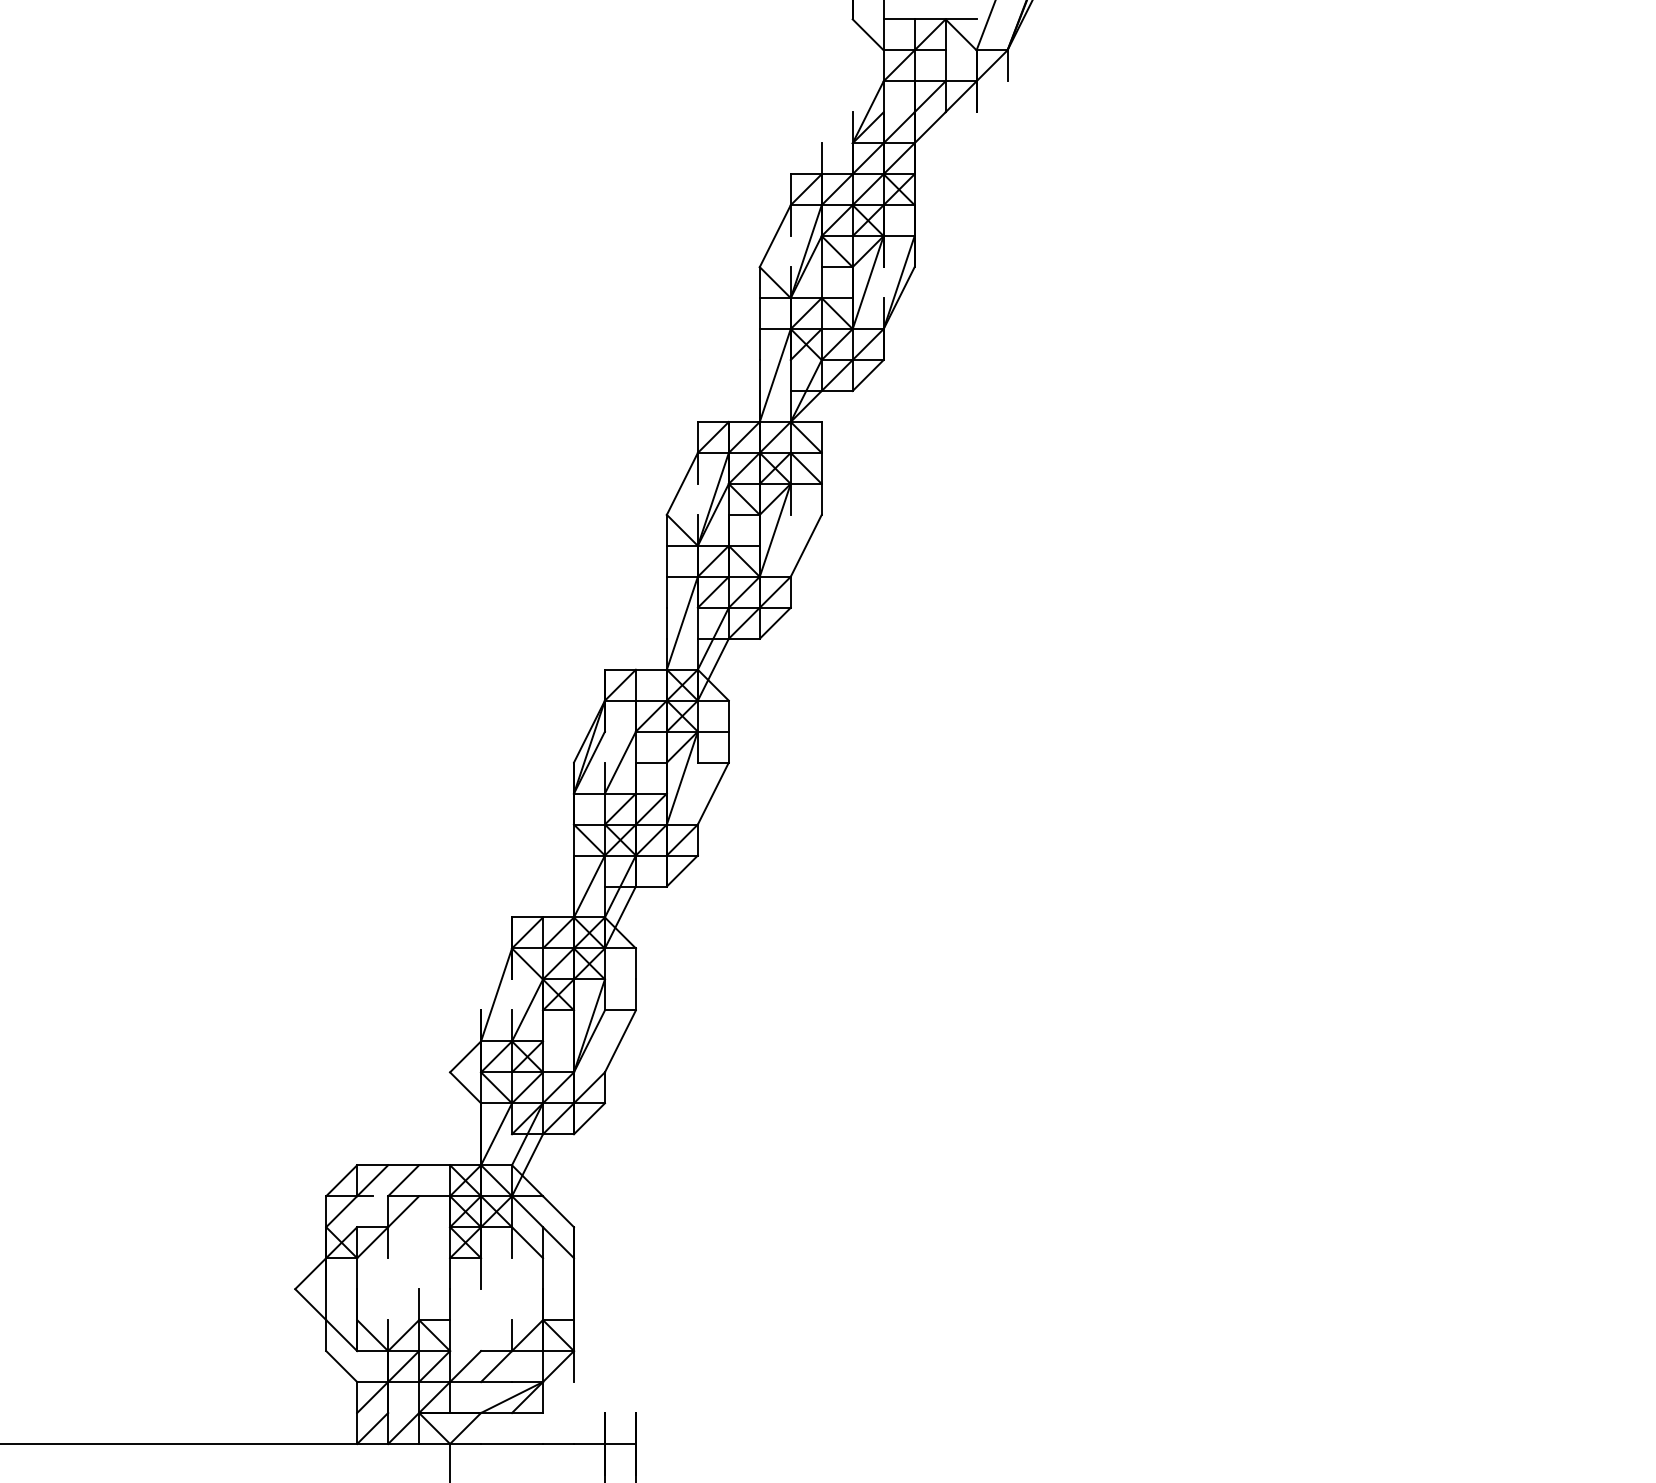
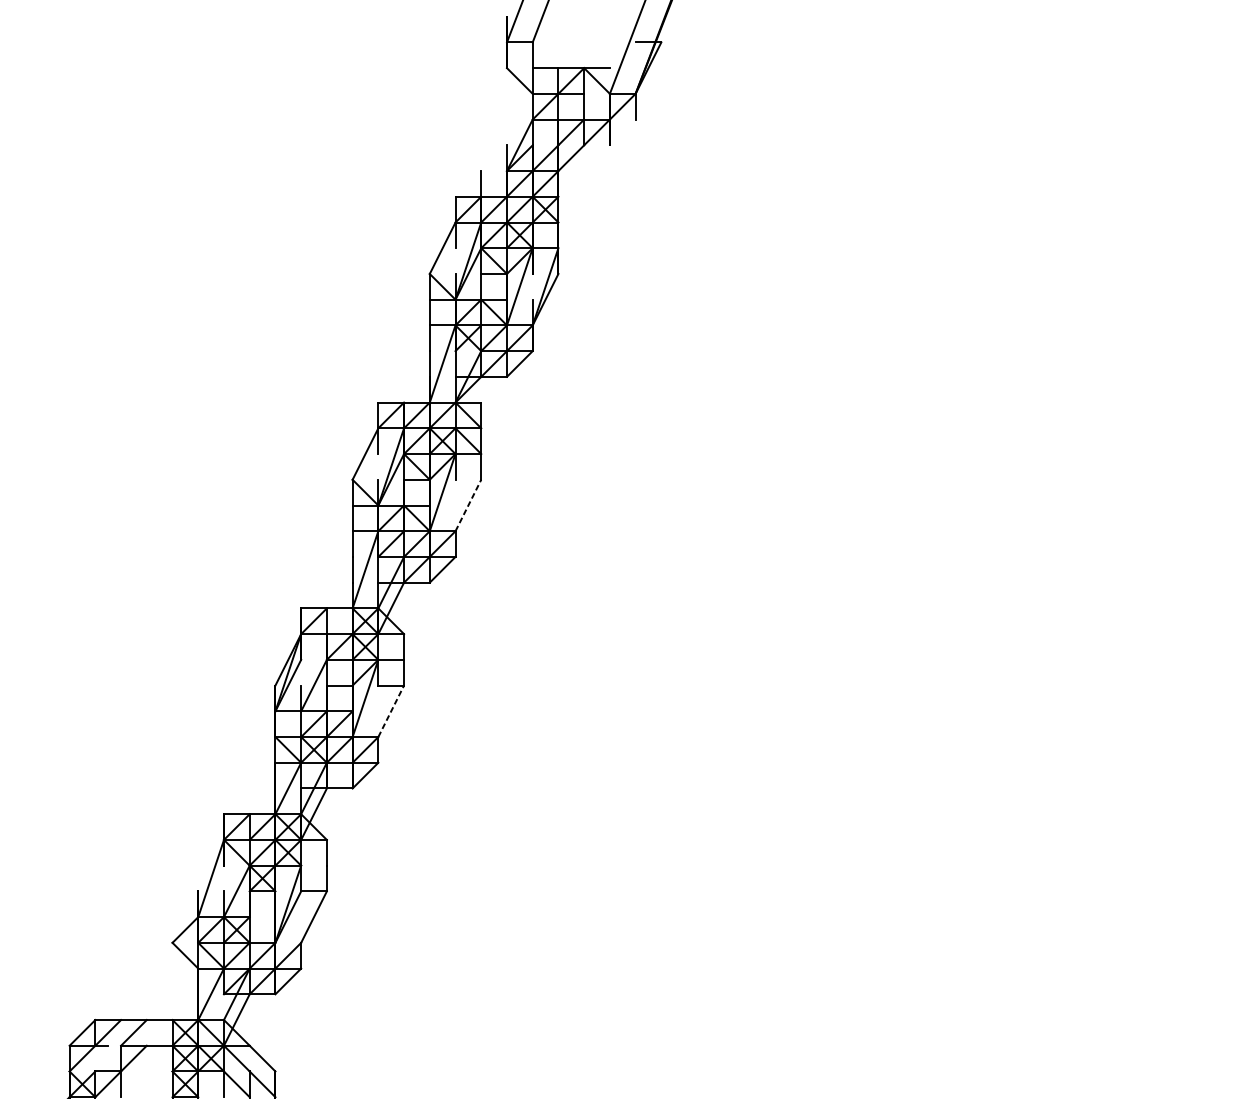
line: (806, 545) -> (468, 505), solid -> dashed
line: (713, 793) -> (391, 711), solid -> dashed

